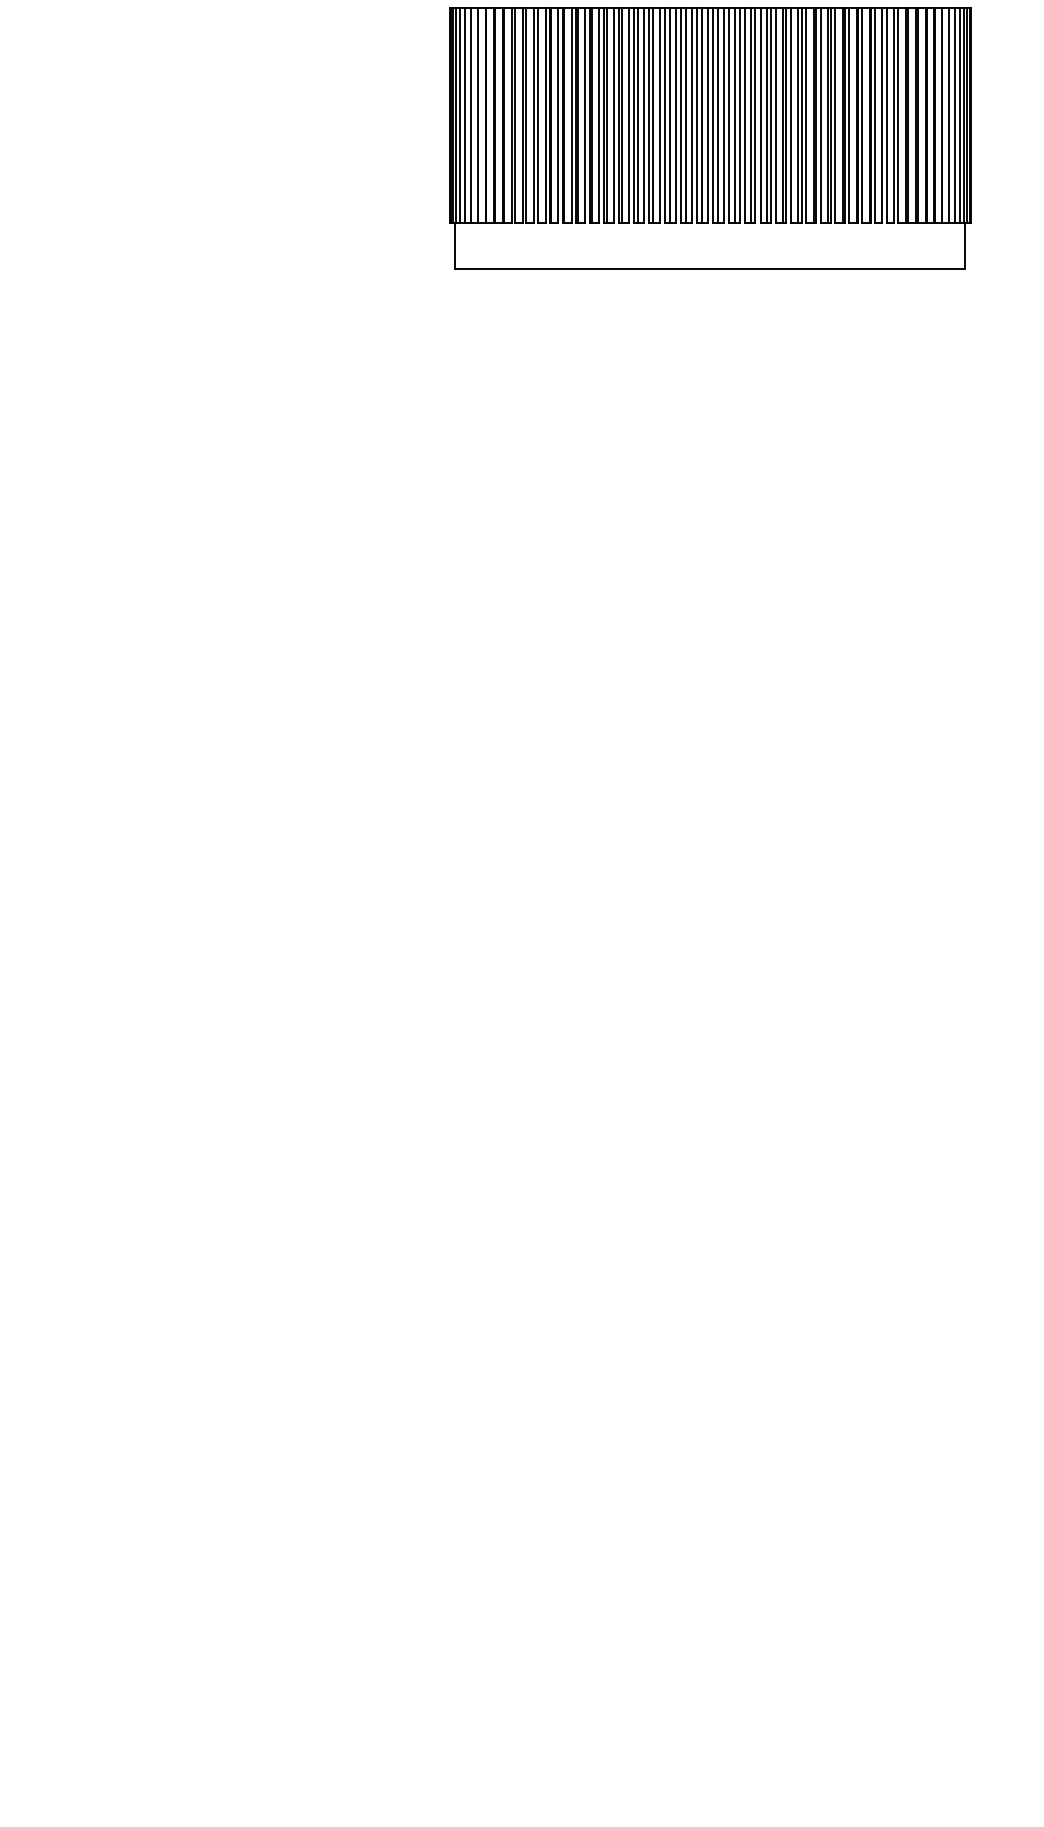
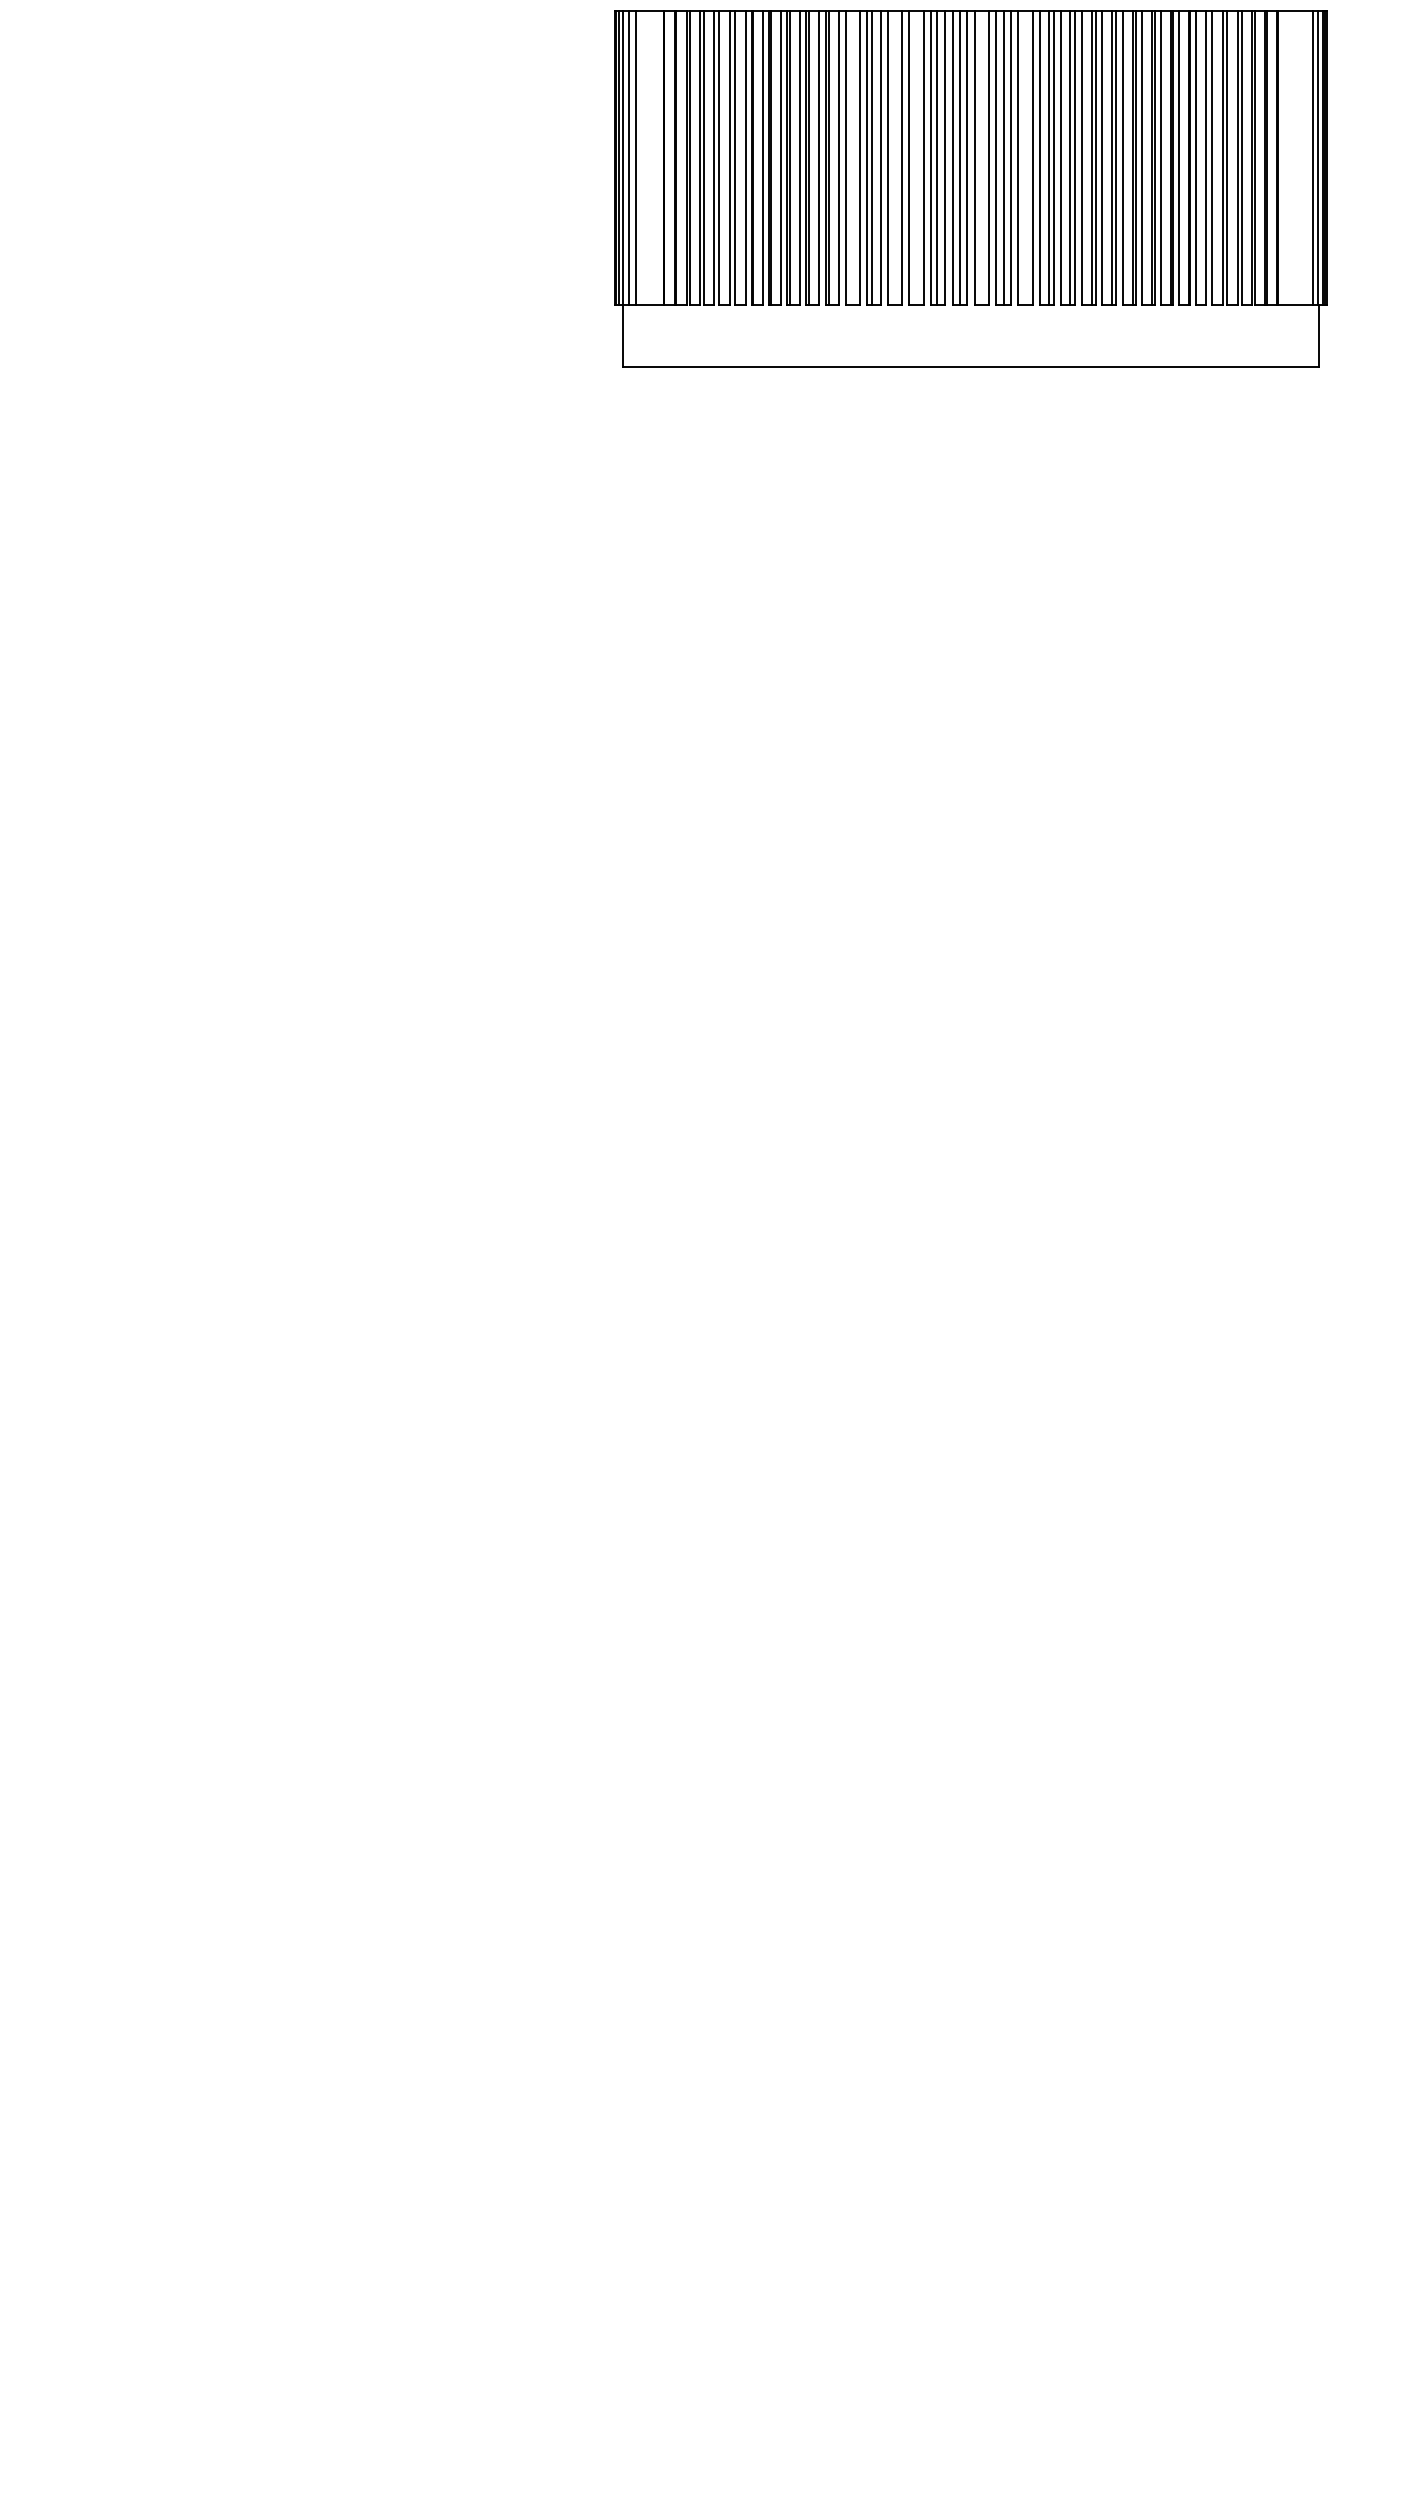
line: (471, 116) -> (644, 158), removed
line: (478, 116) -> (653, 158), removed
line: (622, 116) -> (850, 158), removed
line: (653, 116) -> (893, 158), removed
line: (669, 116) -> (915, 158), removed
line: (718, 116) -> (982, 158), removed
line: (750, 116) -> (1026, 158), removed
line: (942, 116) -> (1288, 158), removed
line: (949, 116) -> (1297, 158), removed
line: (954, 116) -> (1305, 158), removed

